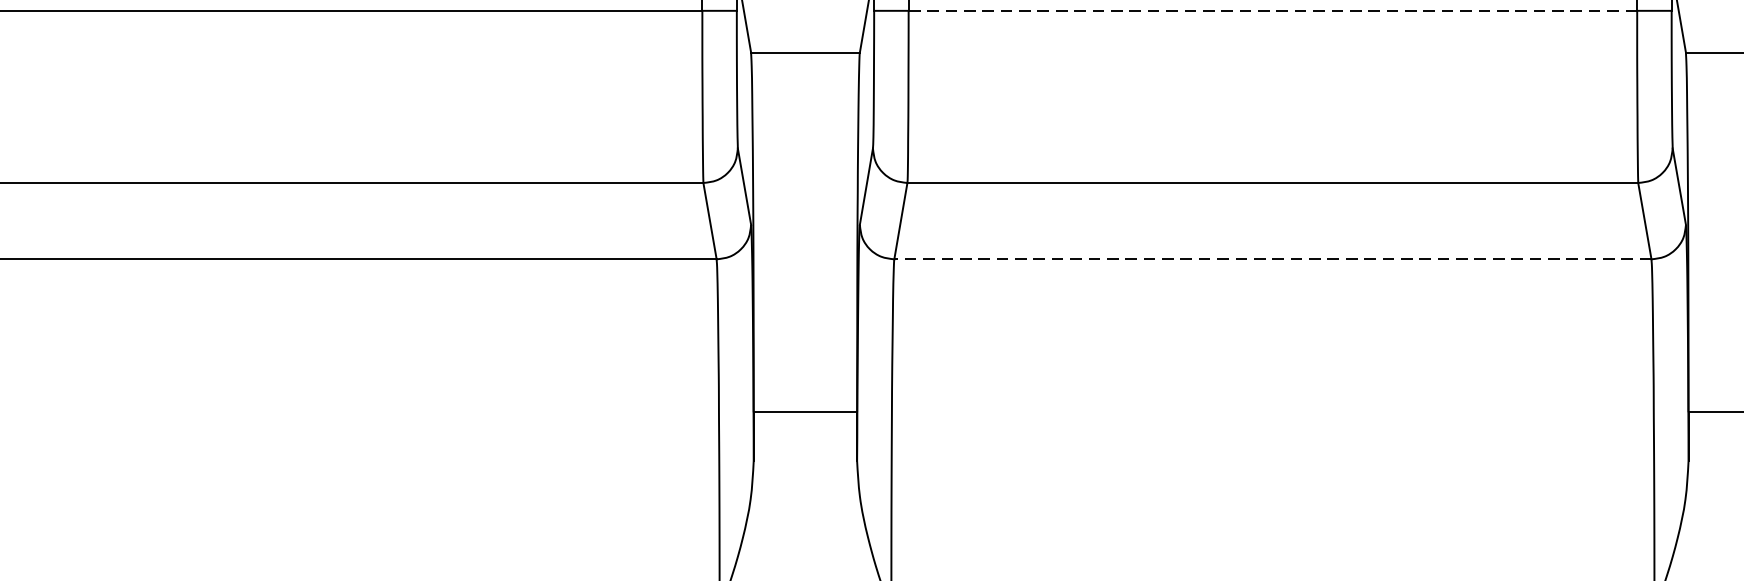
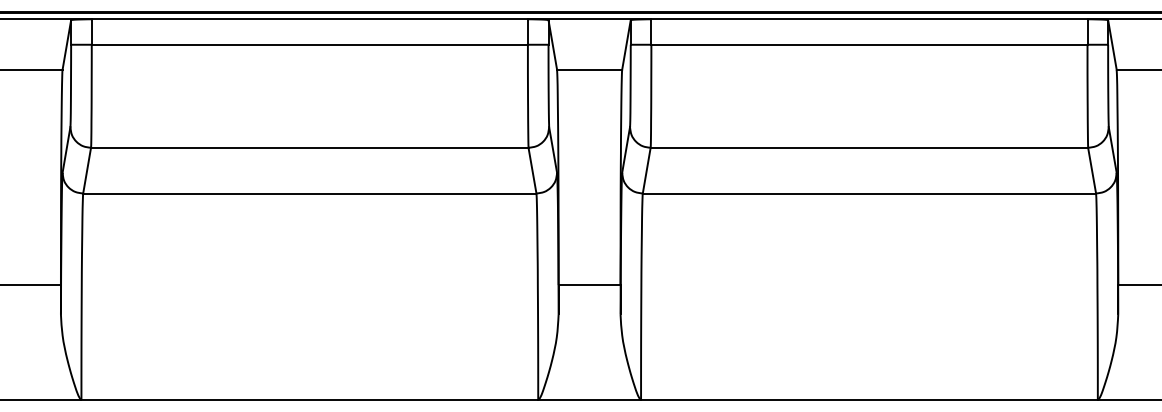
line: (1271, 10) -> (868, 44), dashed -> solid
line: (1273, 259) -> (869, 193), dashed -> solid

